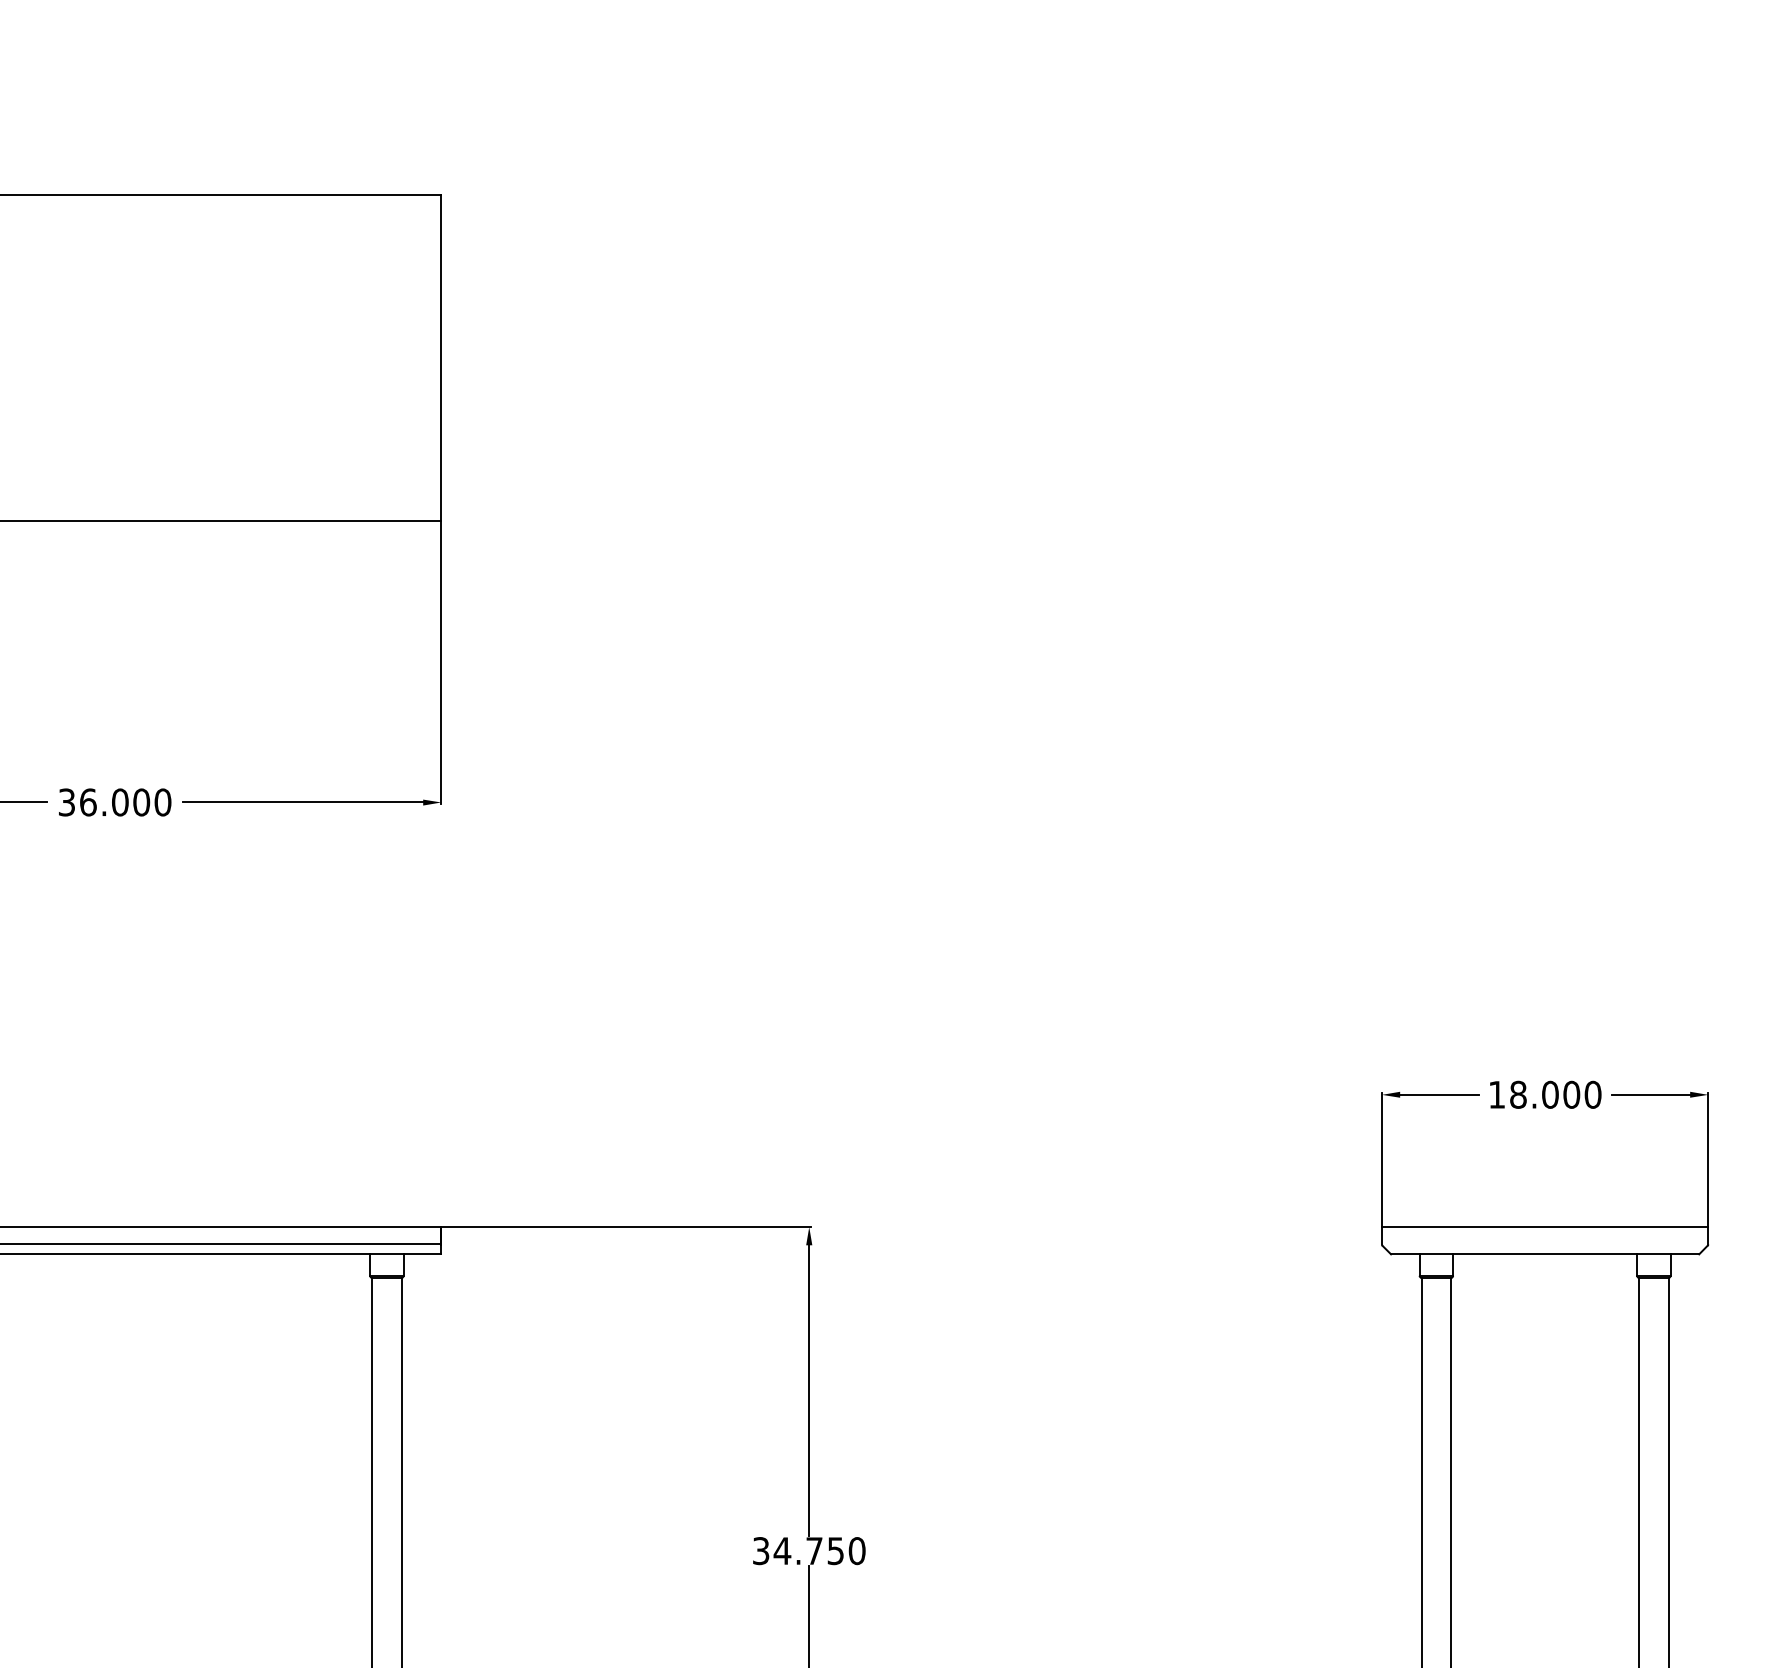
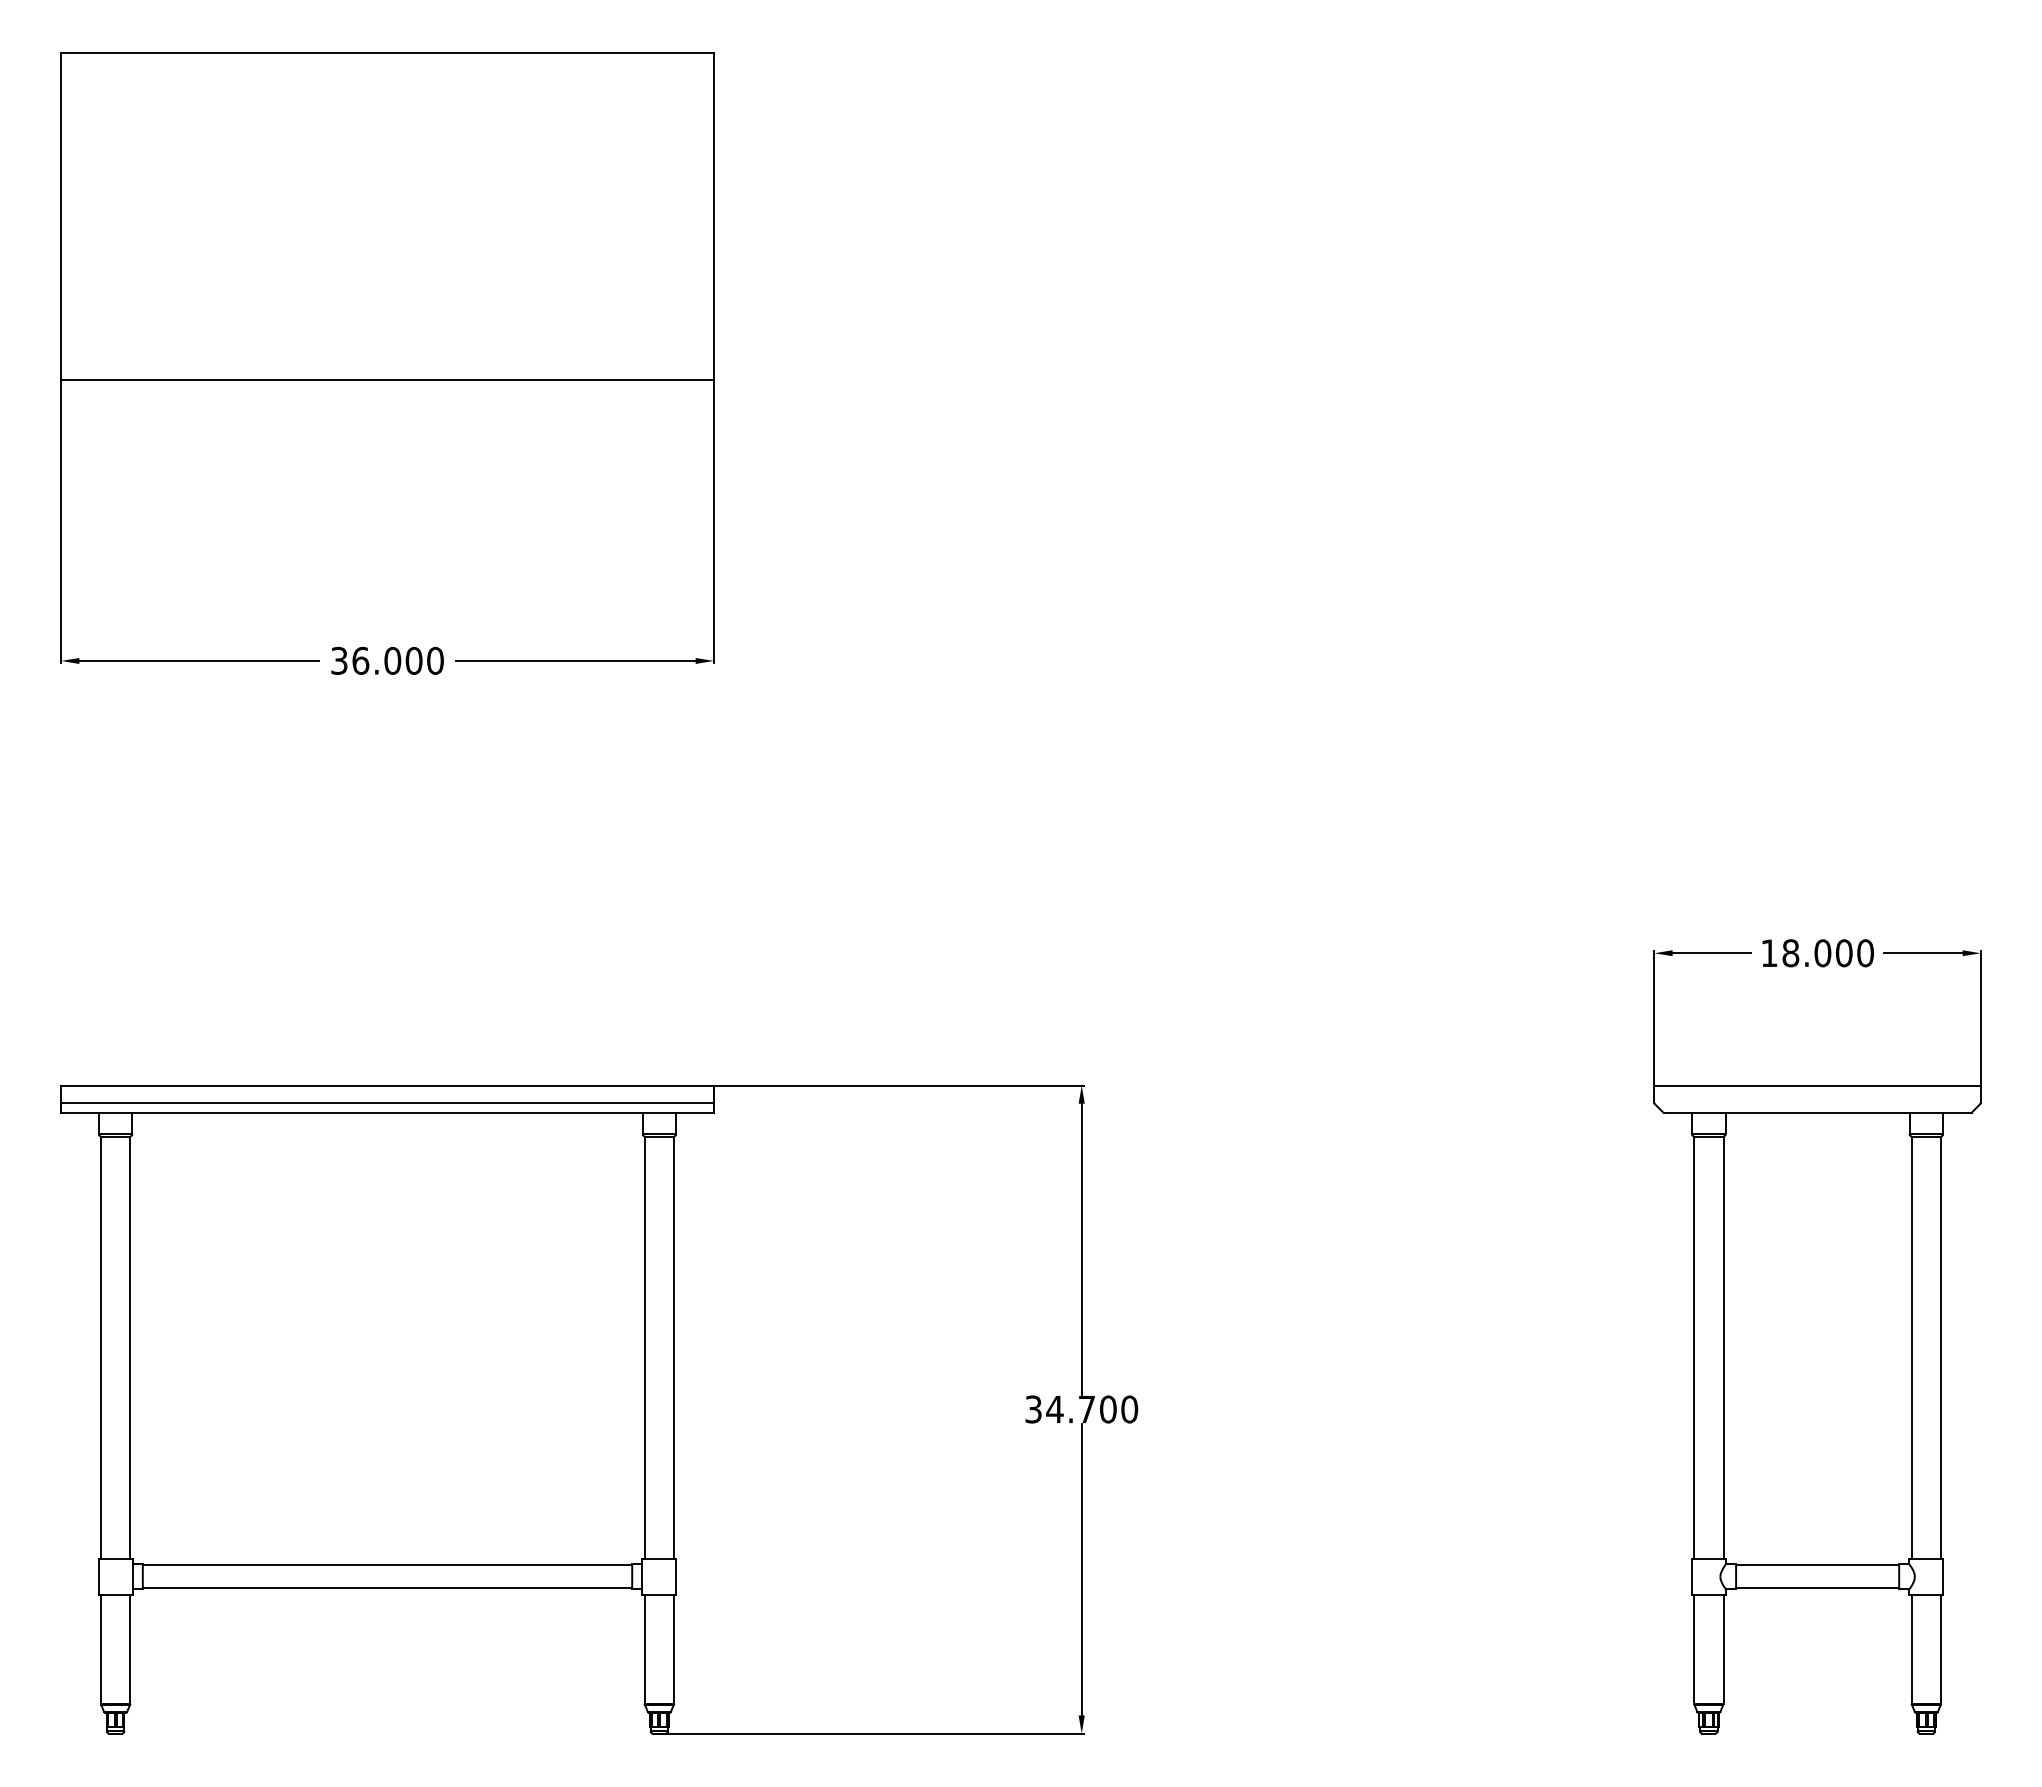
text: (836, 1551) -> (1108, 1409), 34.750 -> 34.700

